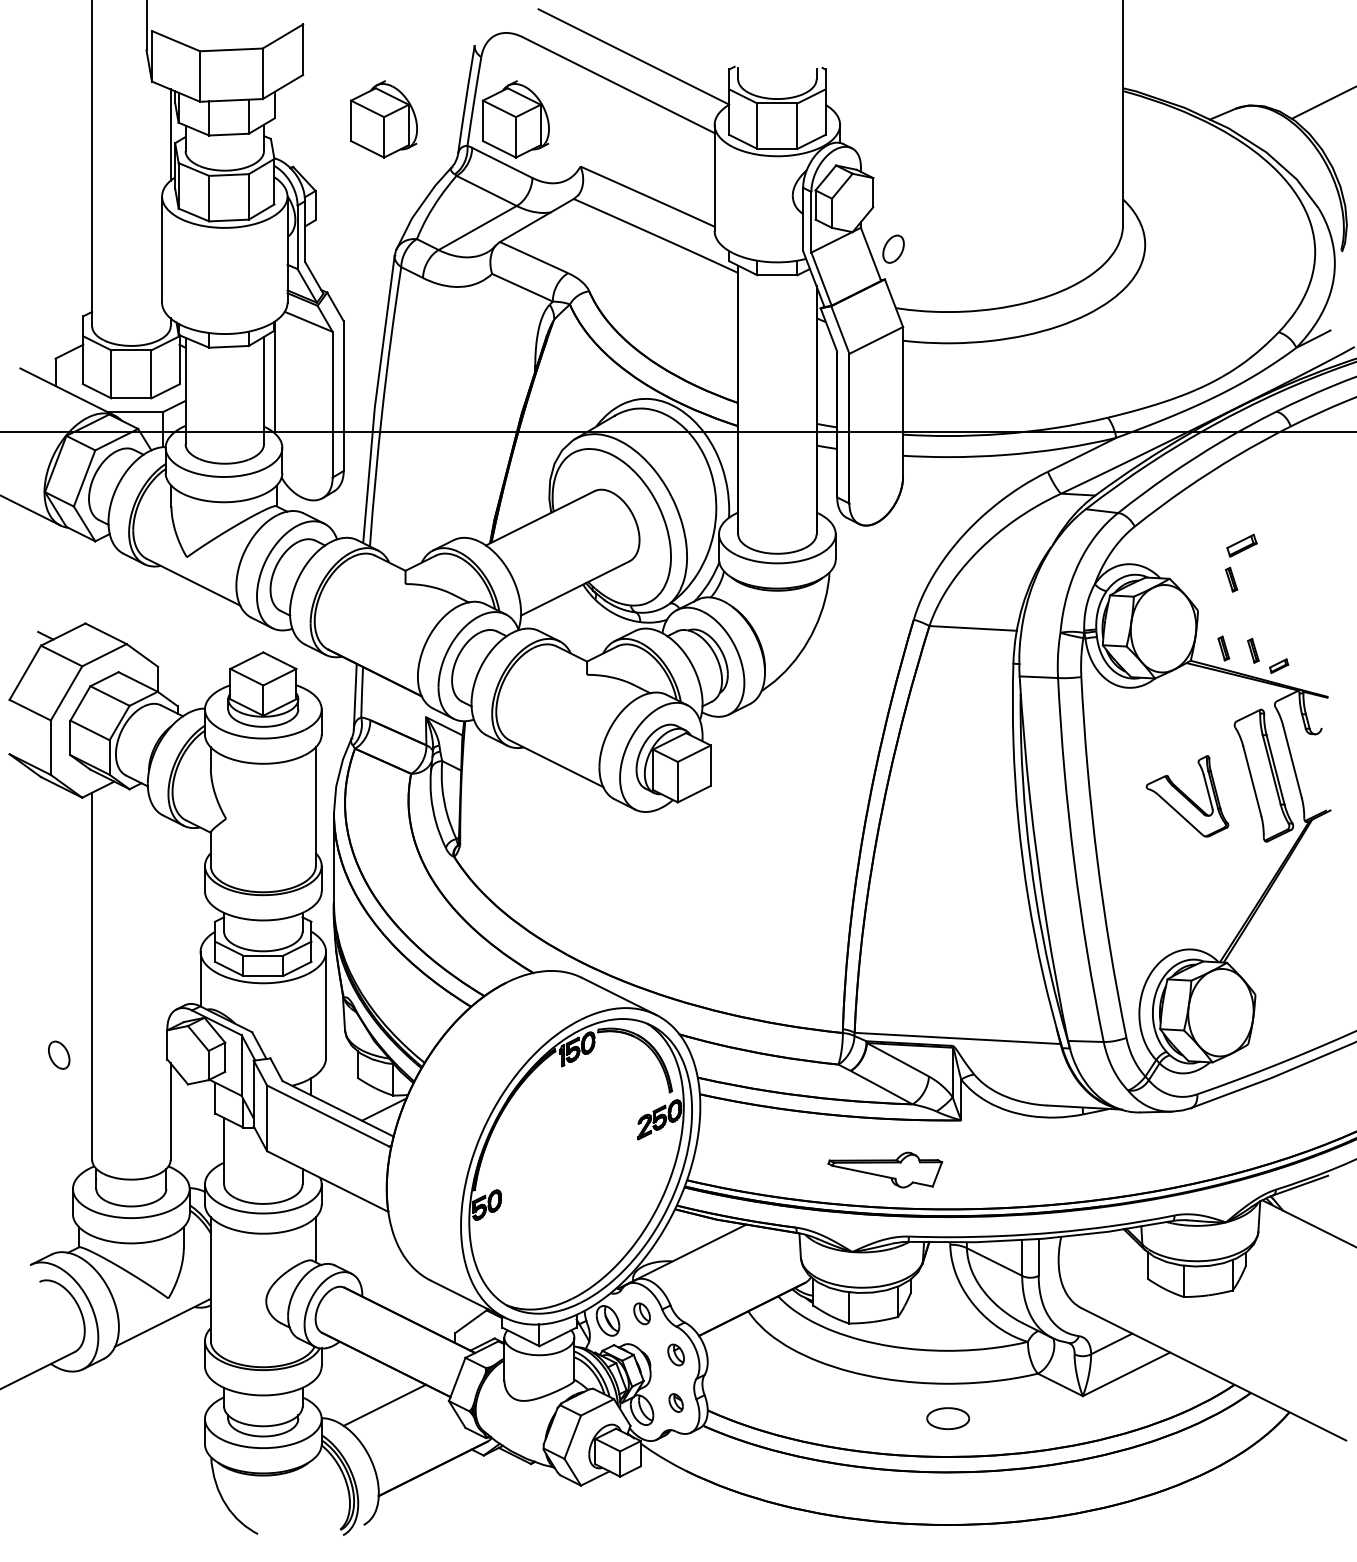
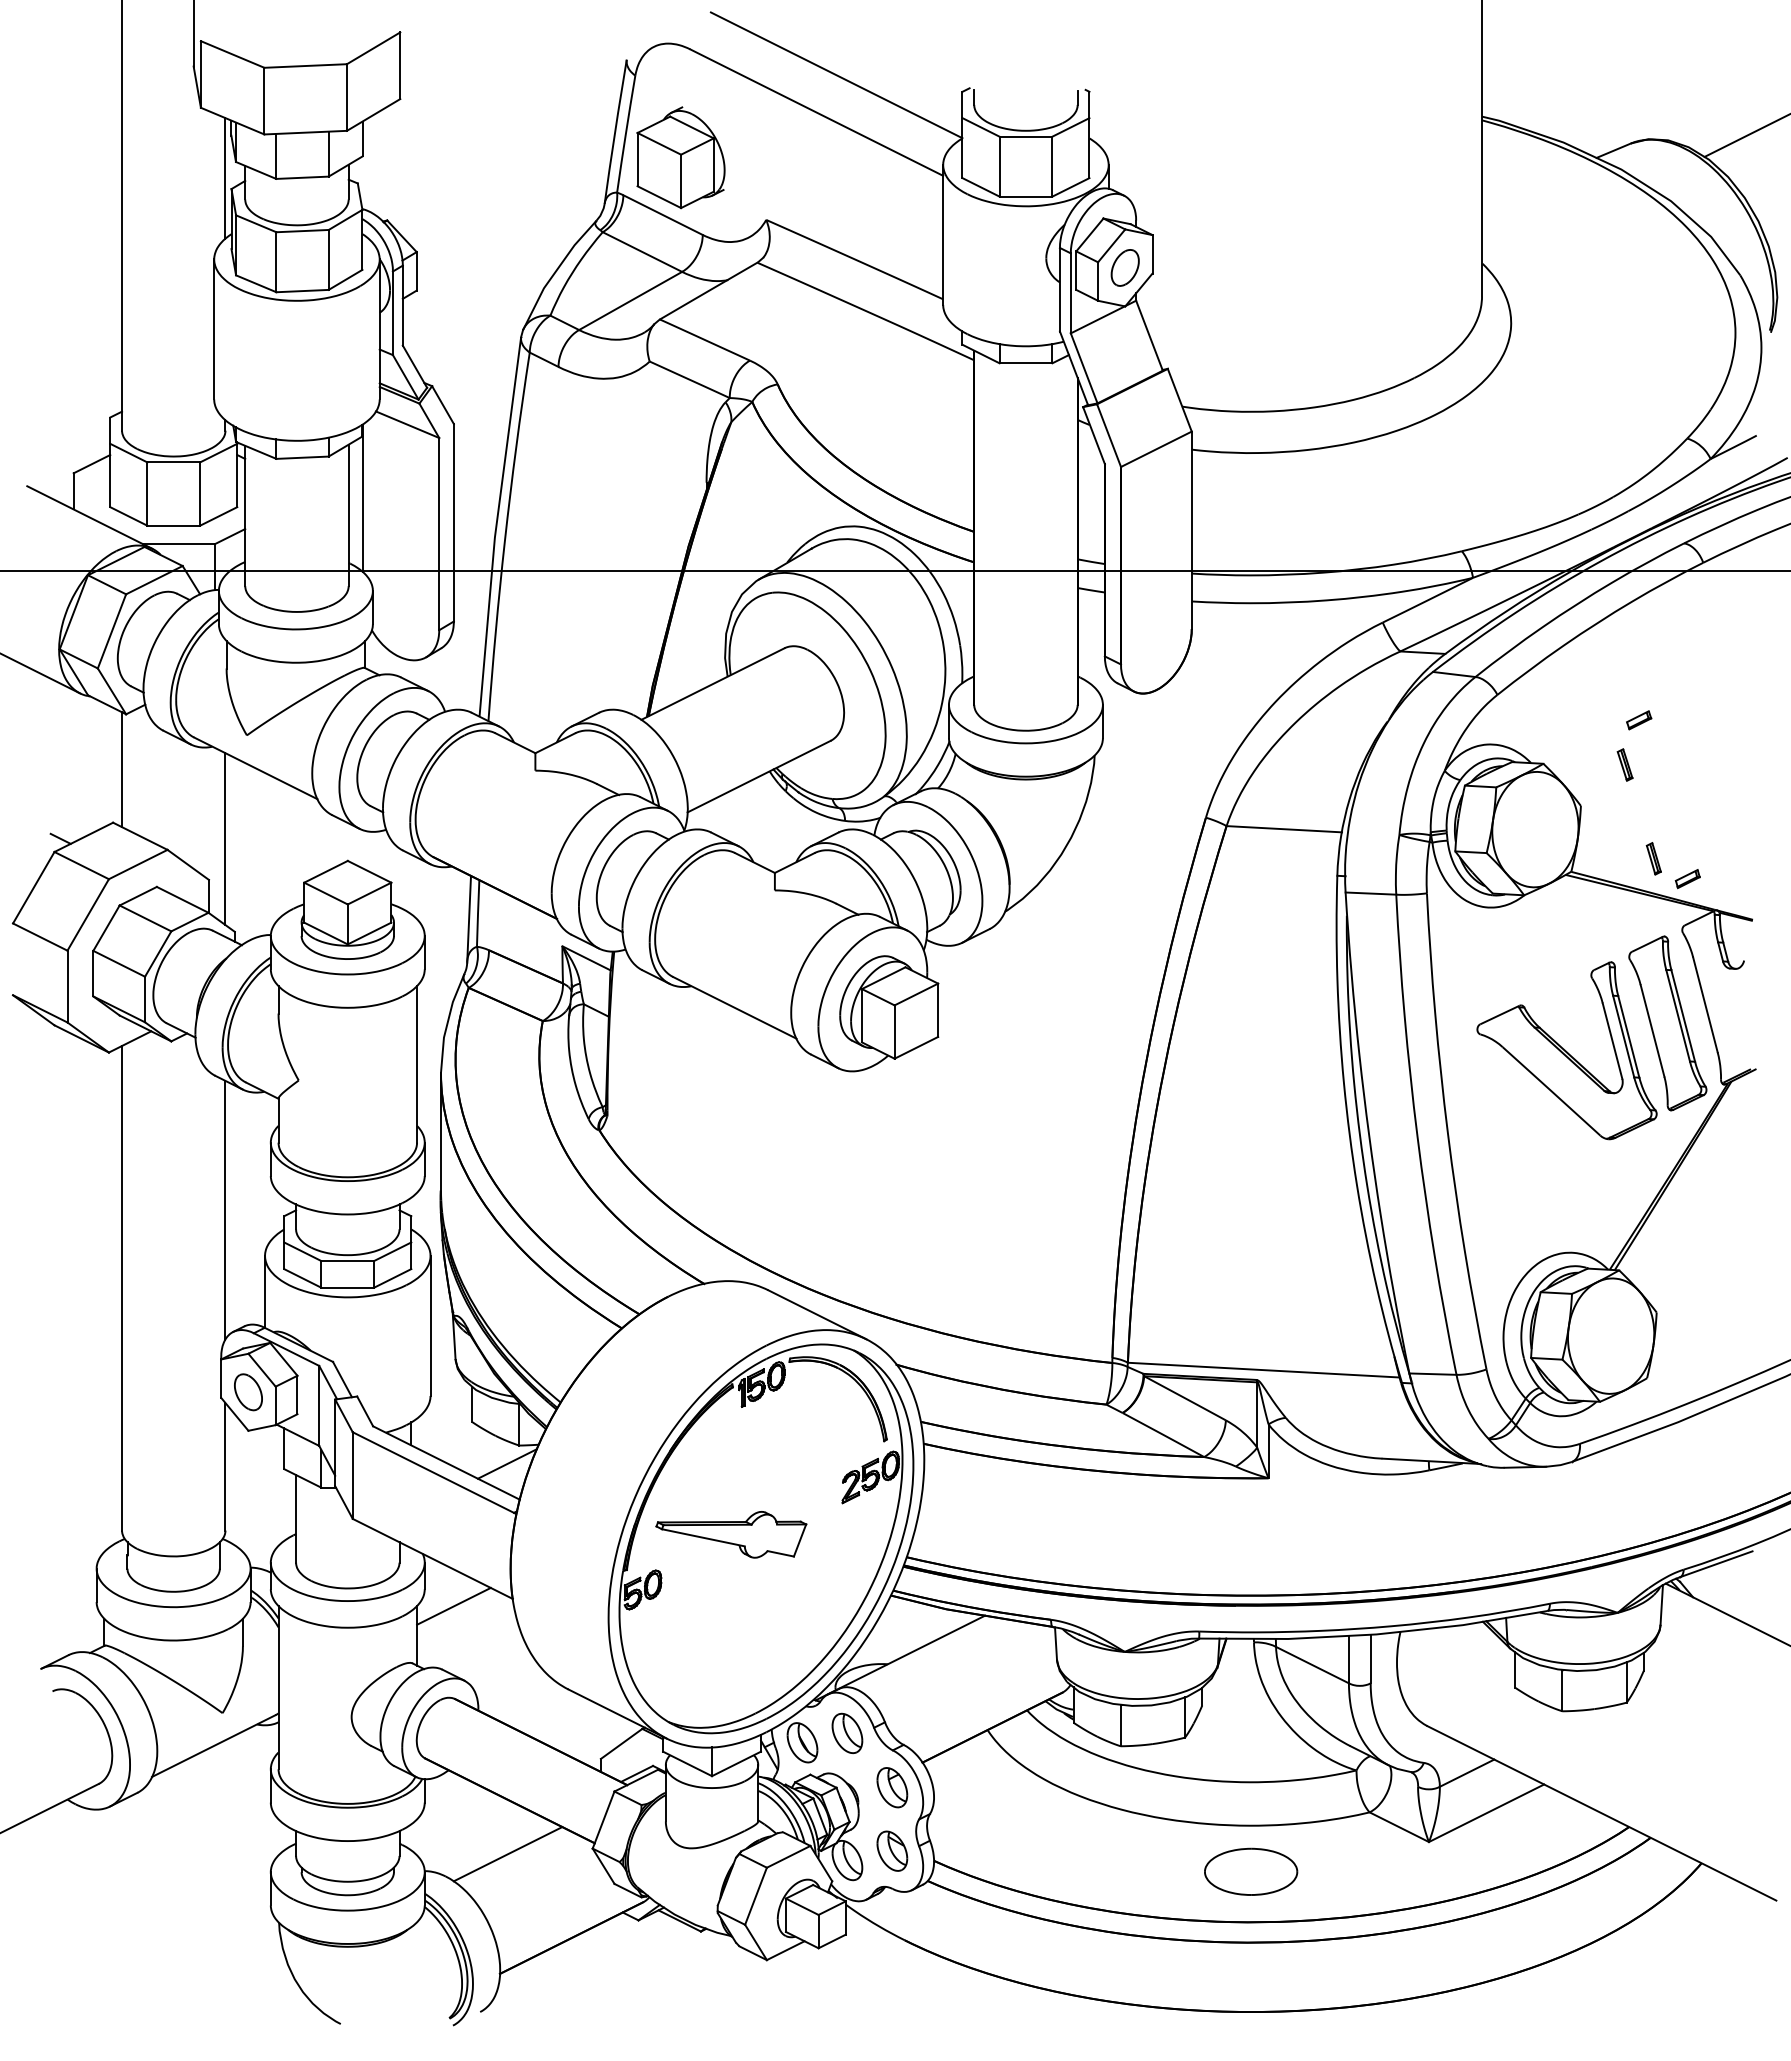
part: (383, 119) -> (506, 157), removed
part: (893, 248) -> (1124, 267), moved
part: (1242, 546) -> (1639, 720), size x0.62
line: (92, 583) -> (122, 769), added
line: (170, 636) -> (225, 839), added
part: (1223, 648) -> (1614, 855), removed
part: (1187, 796) -> (1566, 1050), size x1.67
line: (170, 916) -> (225, 1209), added
part: (59, 1055) -> (248, 1392), moved
part: (885, 1169) -> (731, 1534), moved
line: (343, 1216) -> (453, 1605), added
part: (642, 1313) -> (847, 1733), size x1.43
part: (676, 1354) -> (892, 1787), size x1.43
part: (676, 1402) -> (892, 1850), size x1.67
part: (948, 1418) -> (1251, 1871), size x1.67

